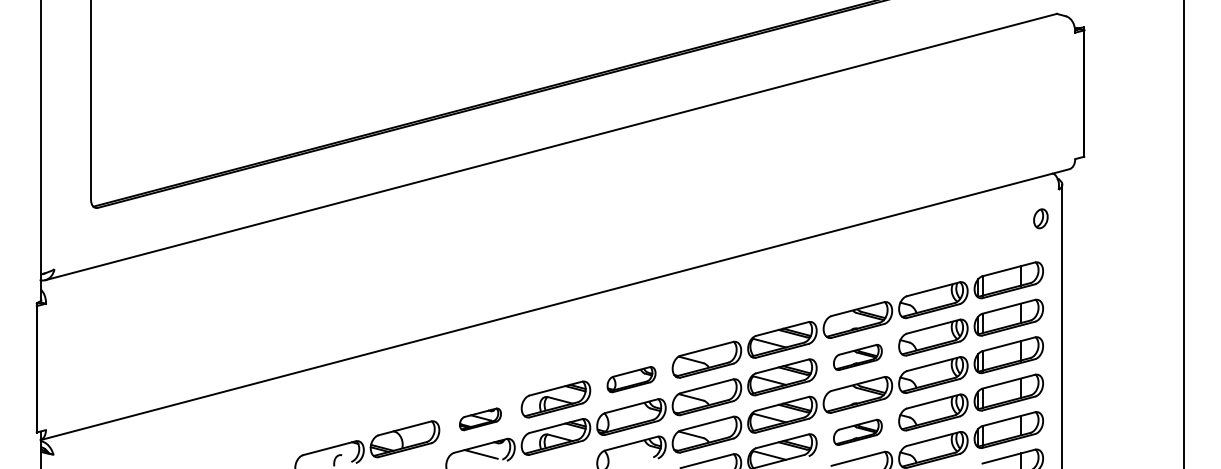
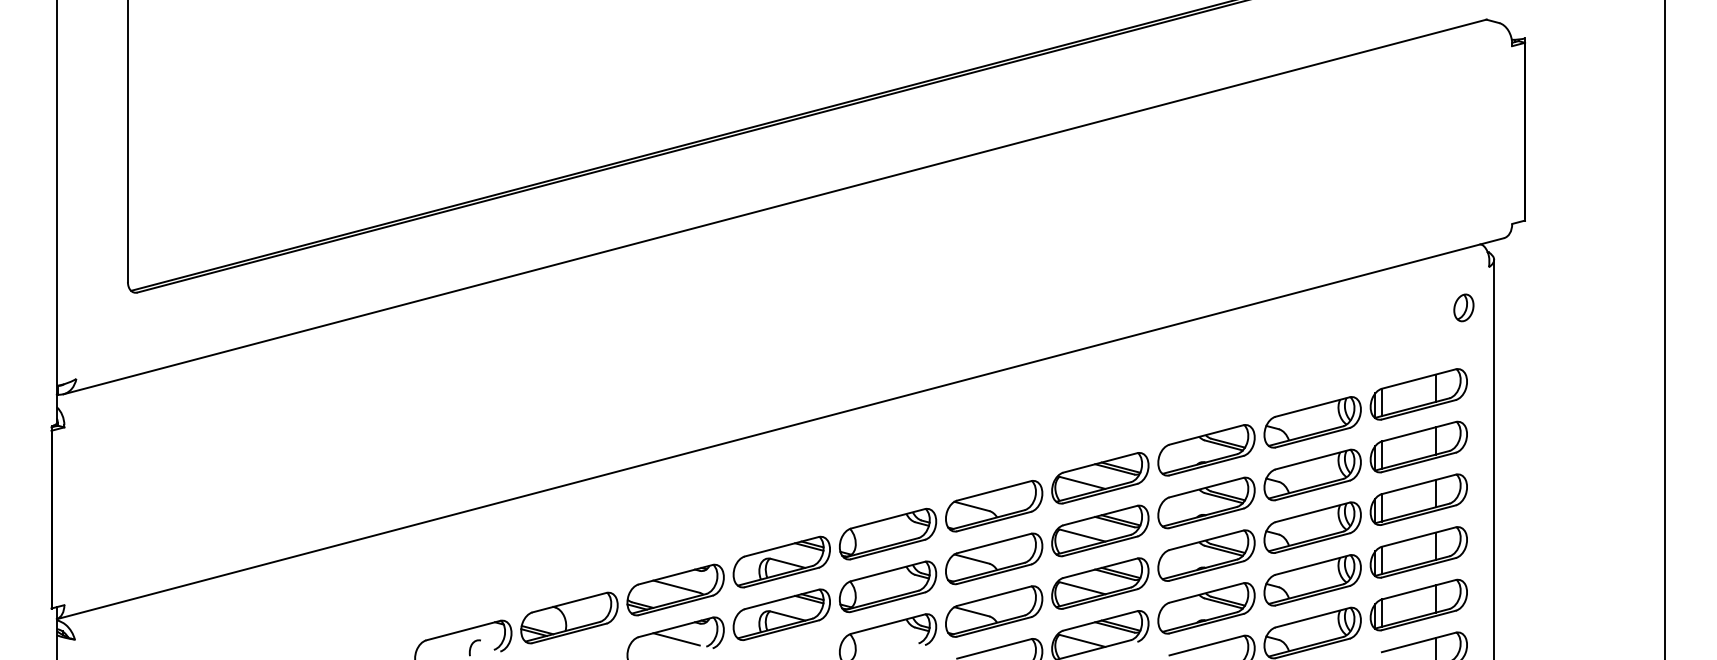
part: (857, 357) -> (1206, 502), size x1.43
part: (631, 379) -> (888, 533), size x1.43
part: (480, 418) -> (675, 589), size x1.67
part: (857, 432) -> (1206, 608), size x1.43

